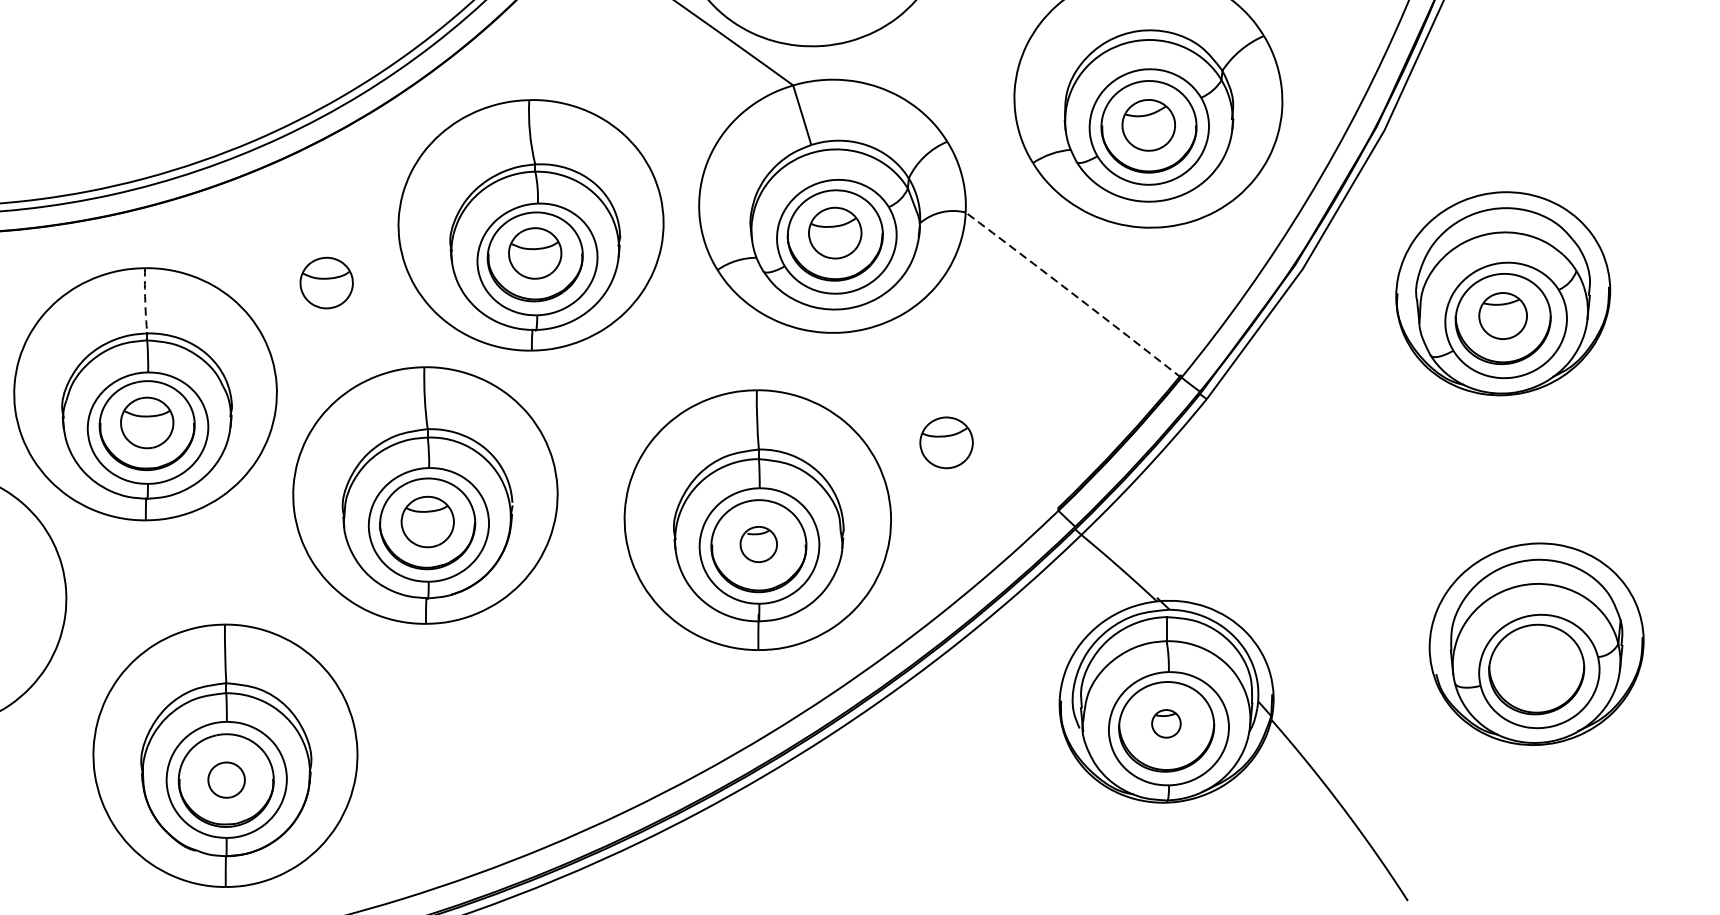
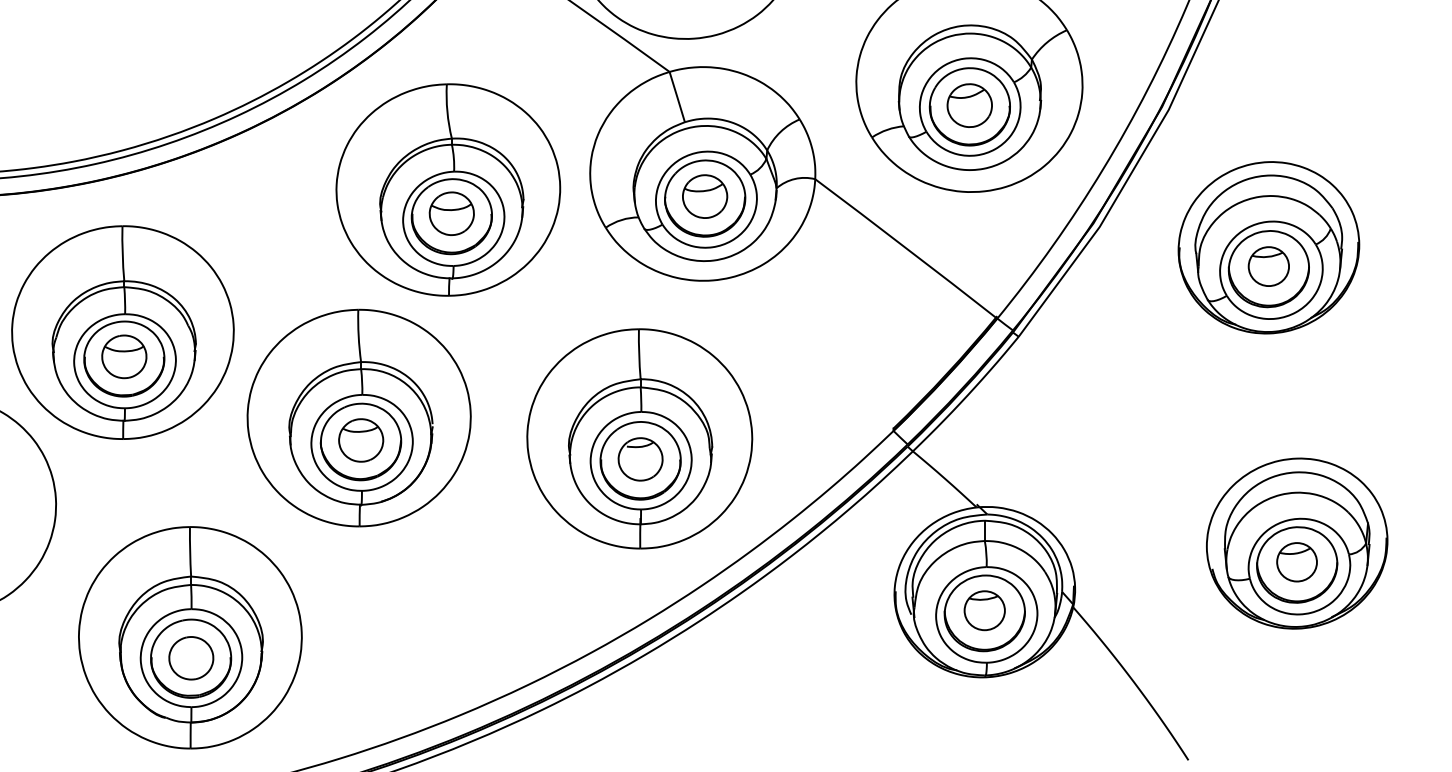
part: (326, 282) -> (275, 238), removed
arc: (1073, 294) -> (906, 248), dashed -> solid
arc: (145, 300) -> (122, 253), dashed -> solid
part: (947, 442) -> (799, 373), removed
part: (758, 544) -> (640, 459), size x1.43
part: (1535, 666) -> (1296, 562), added
part: (1166, 723) -> (984, 610), size x1.67
part: (226, 780) -> (191, 658), size x1.43

